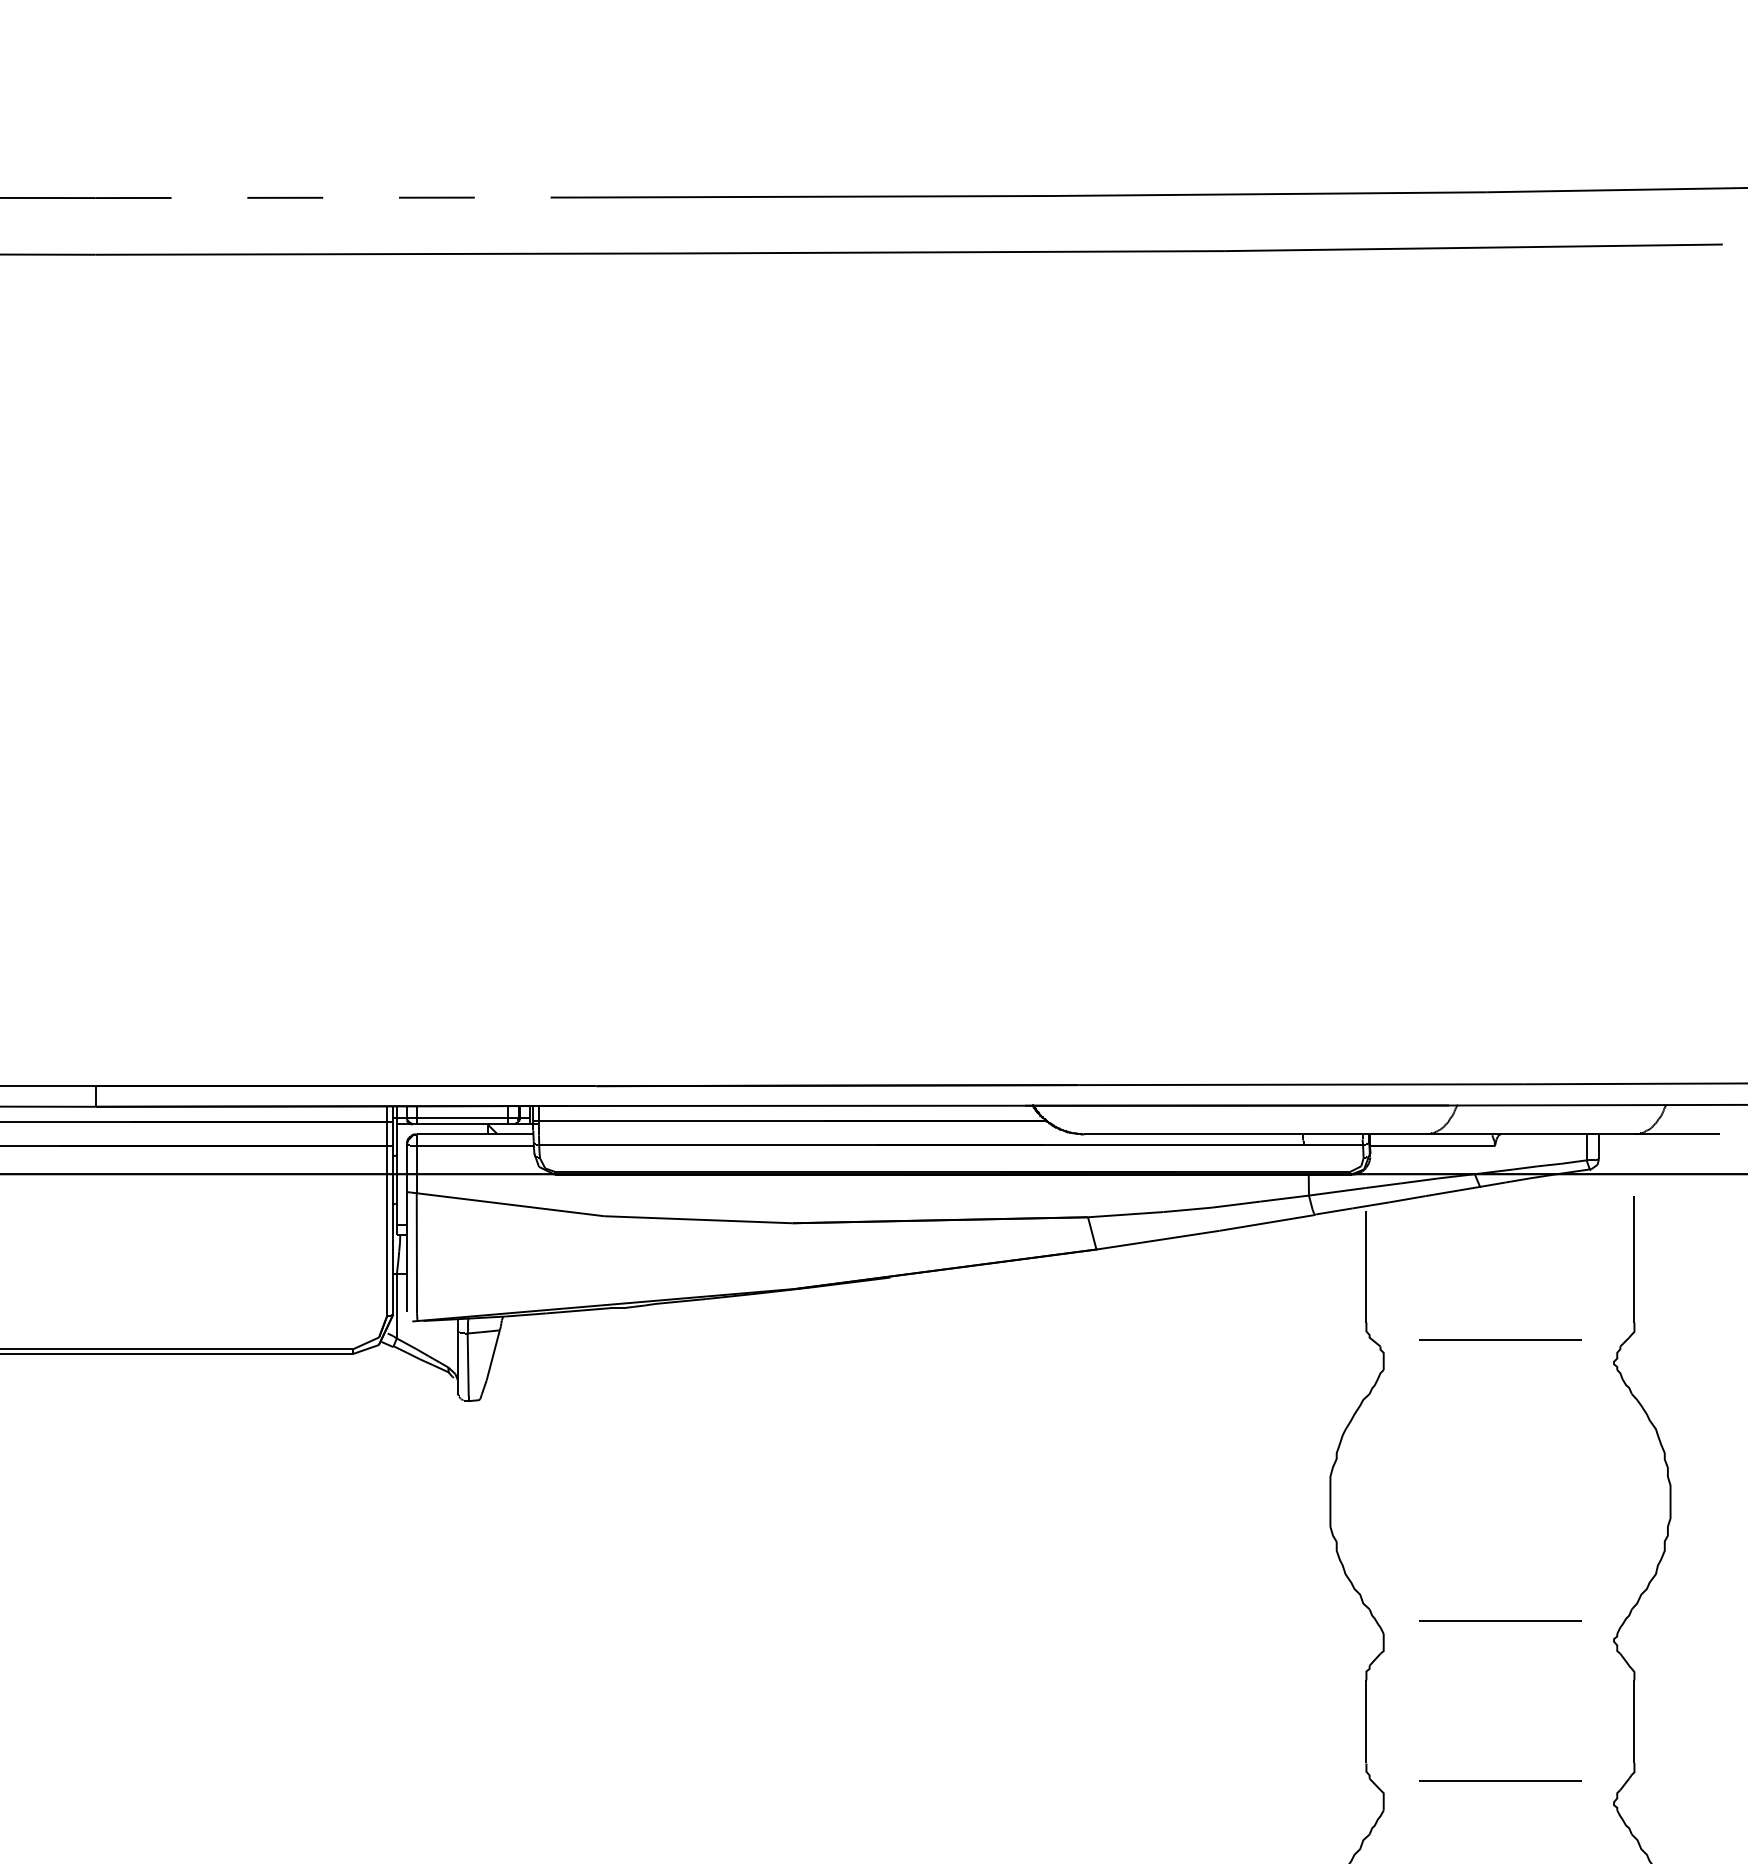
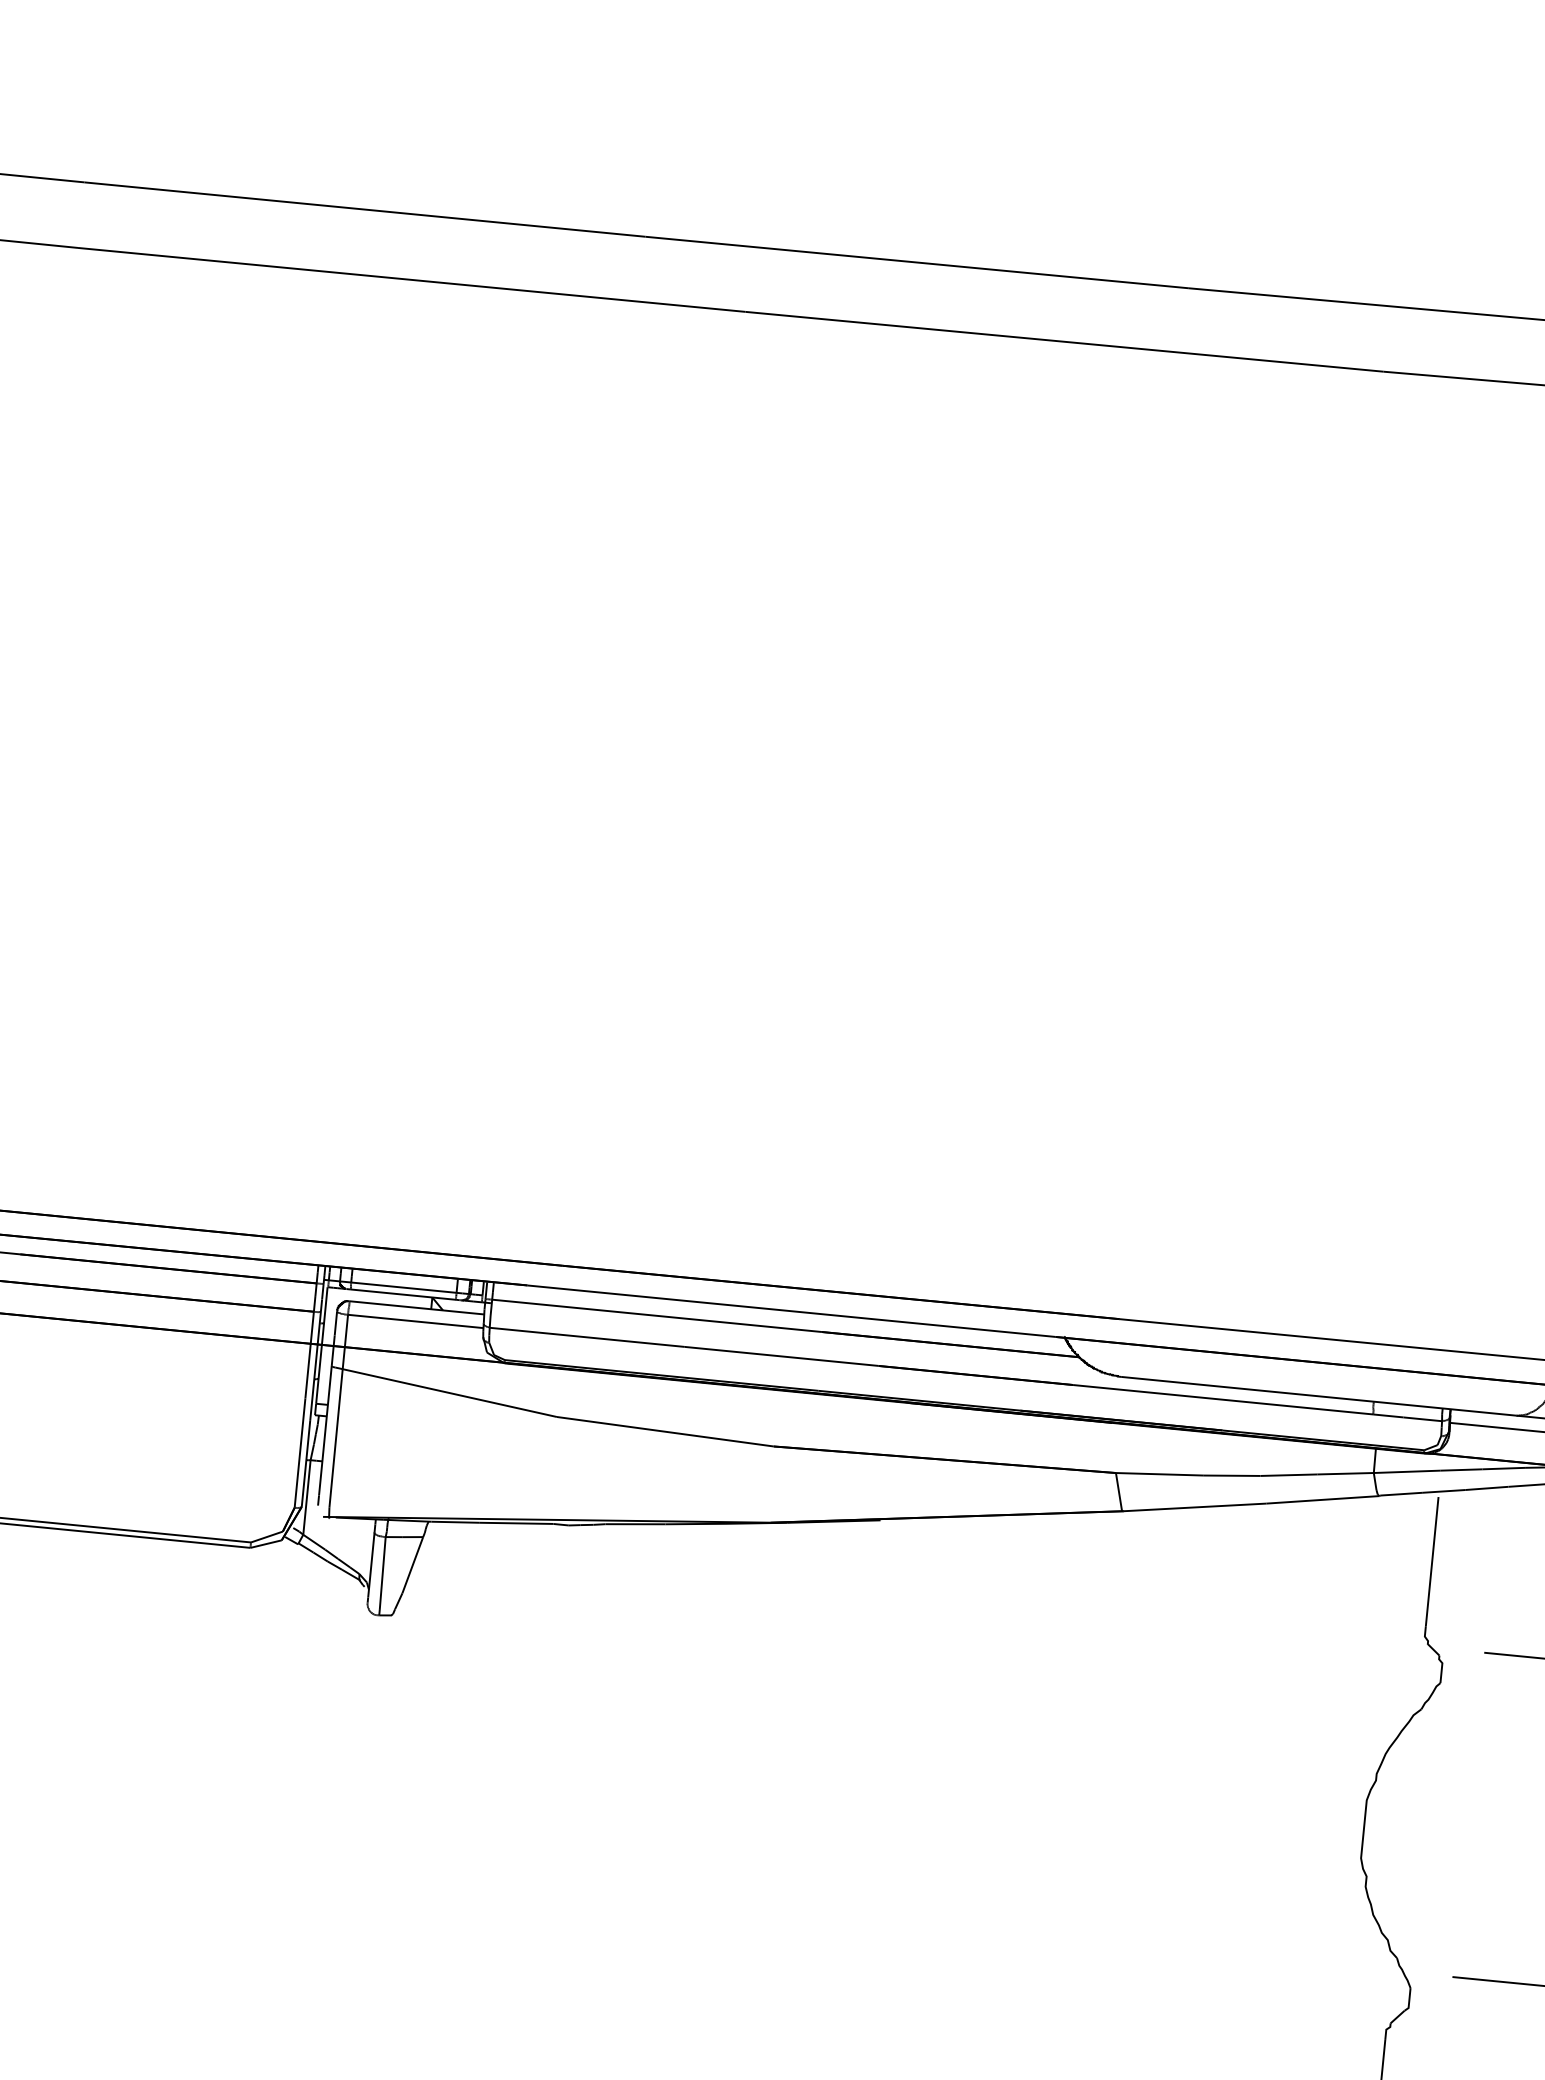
line: (338, 197) -> (365, 209), dashed -> solid

